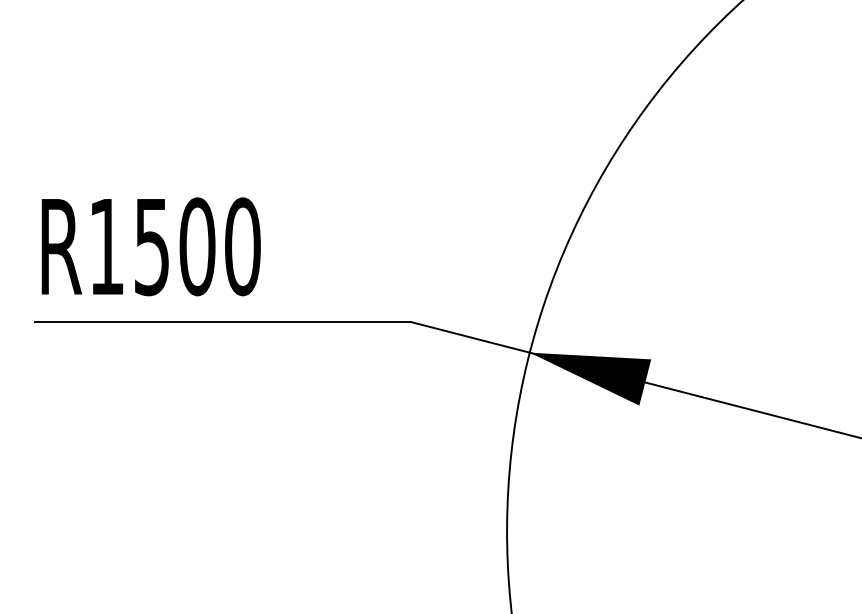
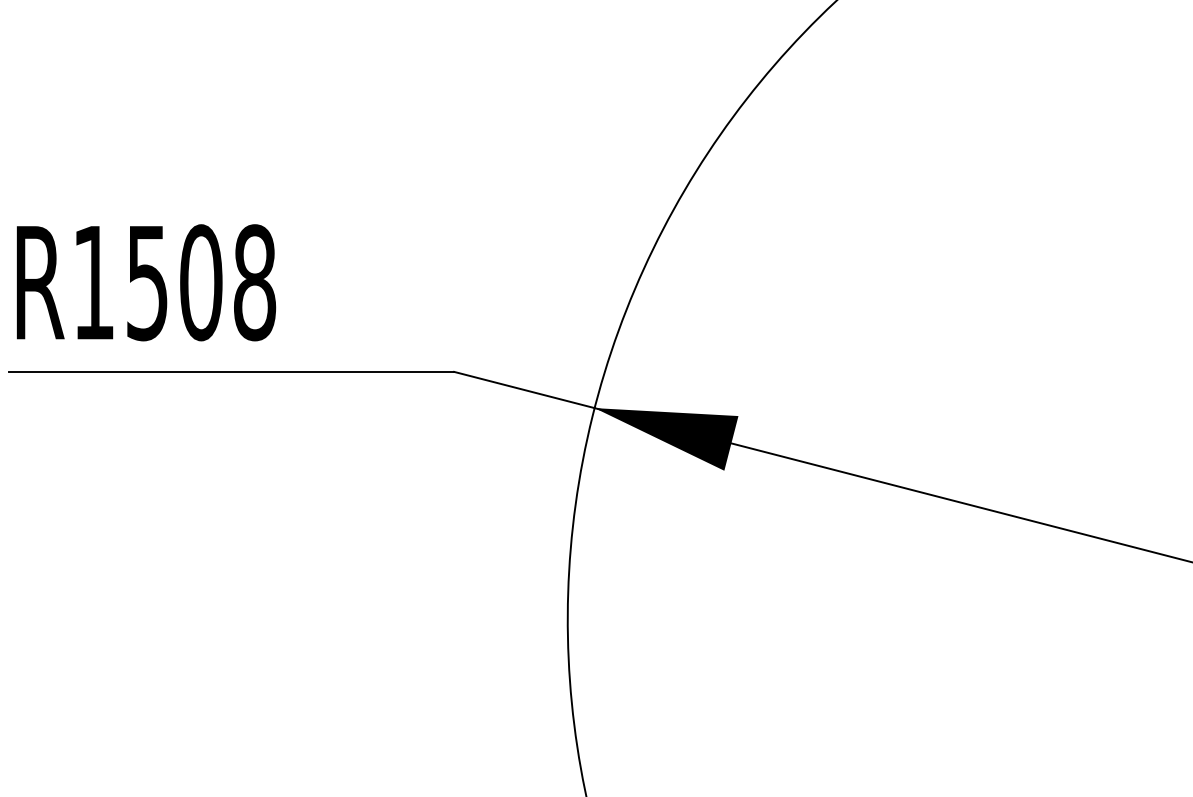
text: (242, 246) -> (254, 282), R1500 -> R1508

